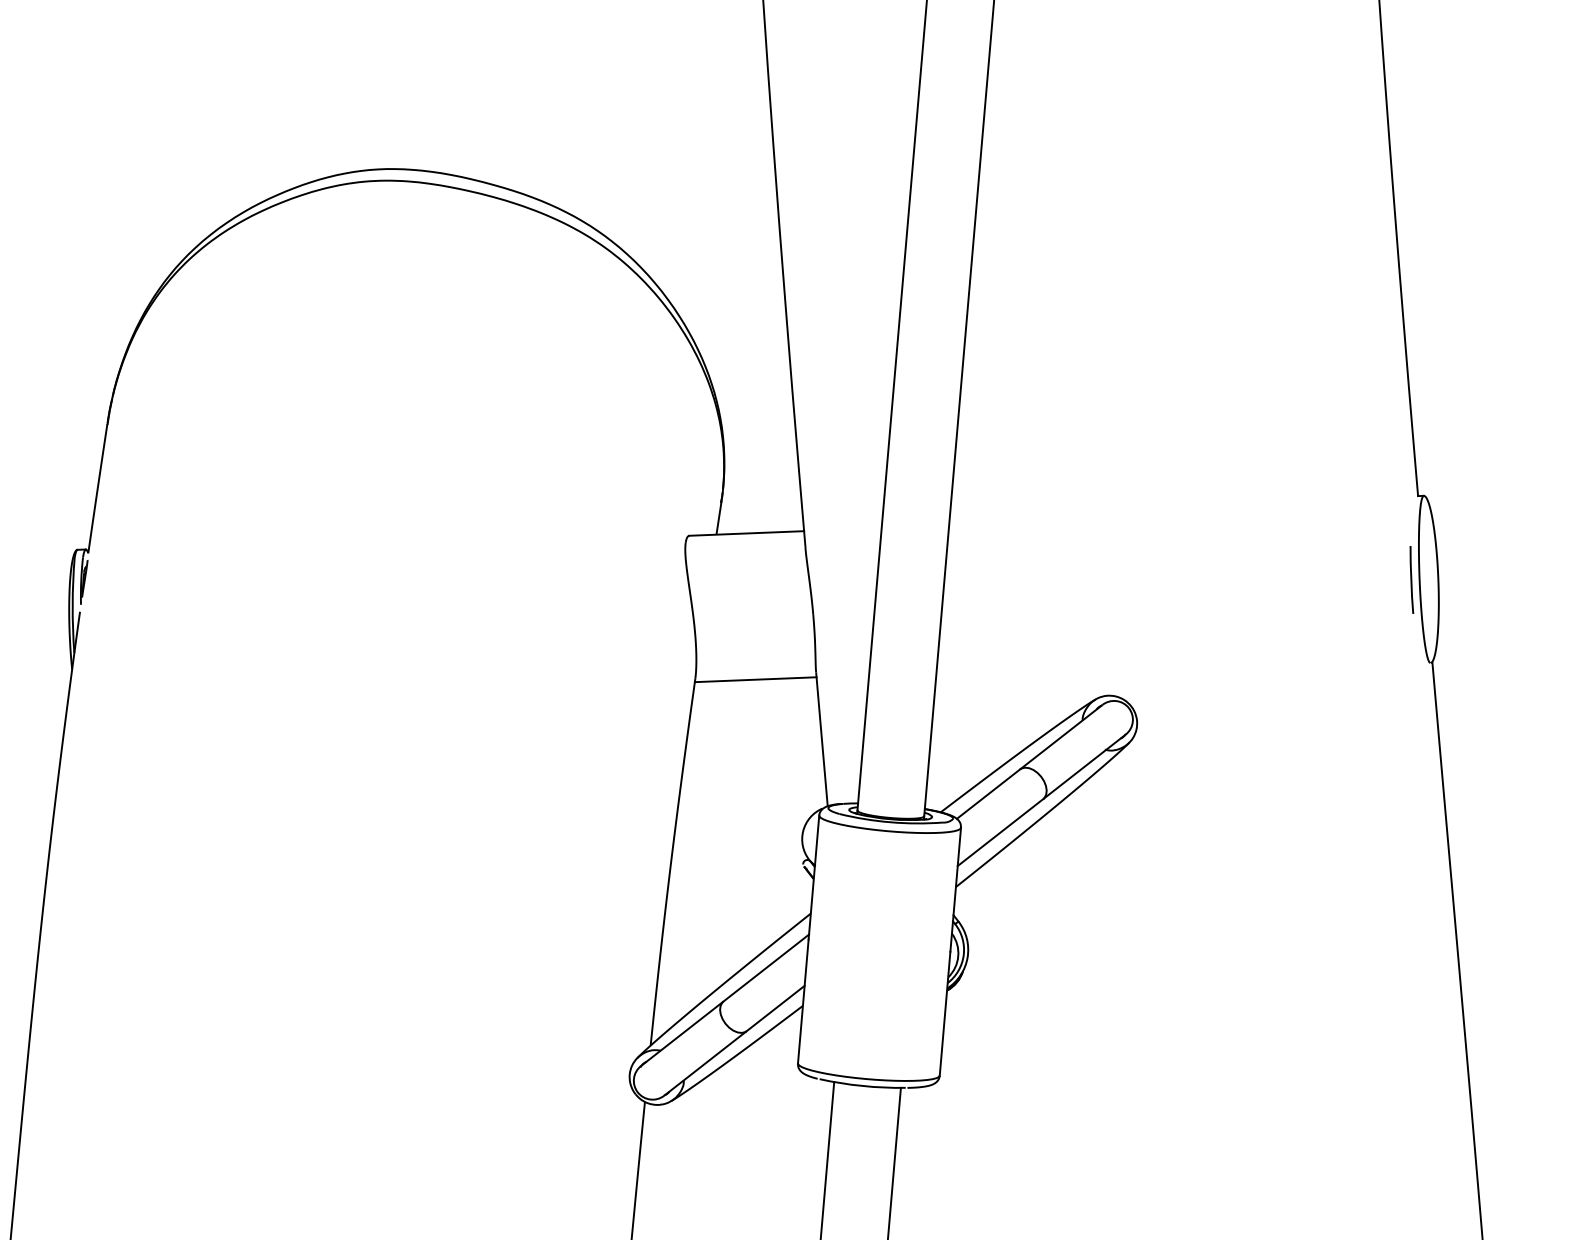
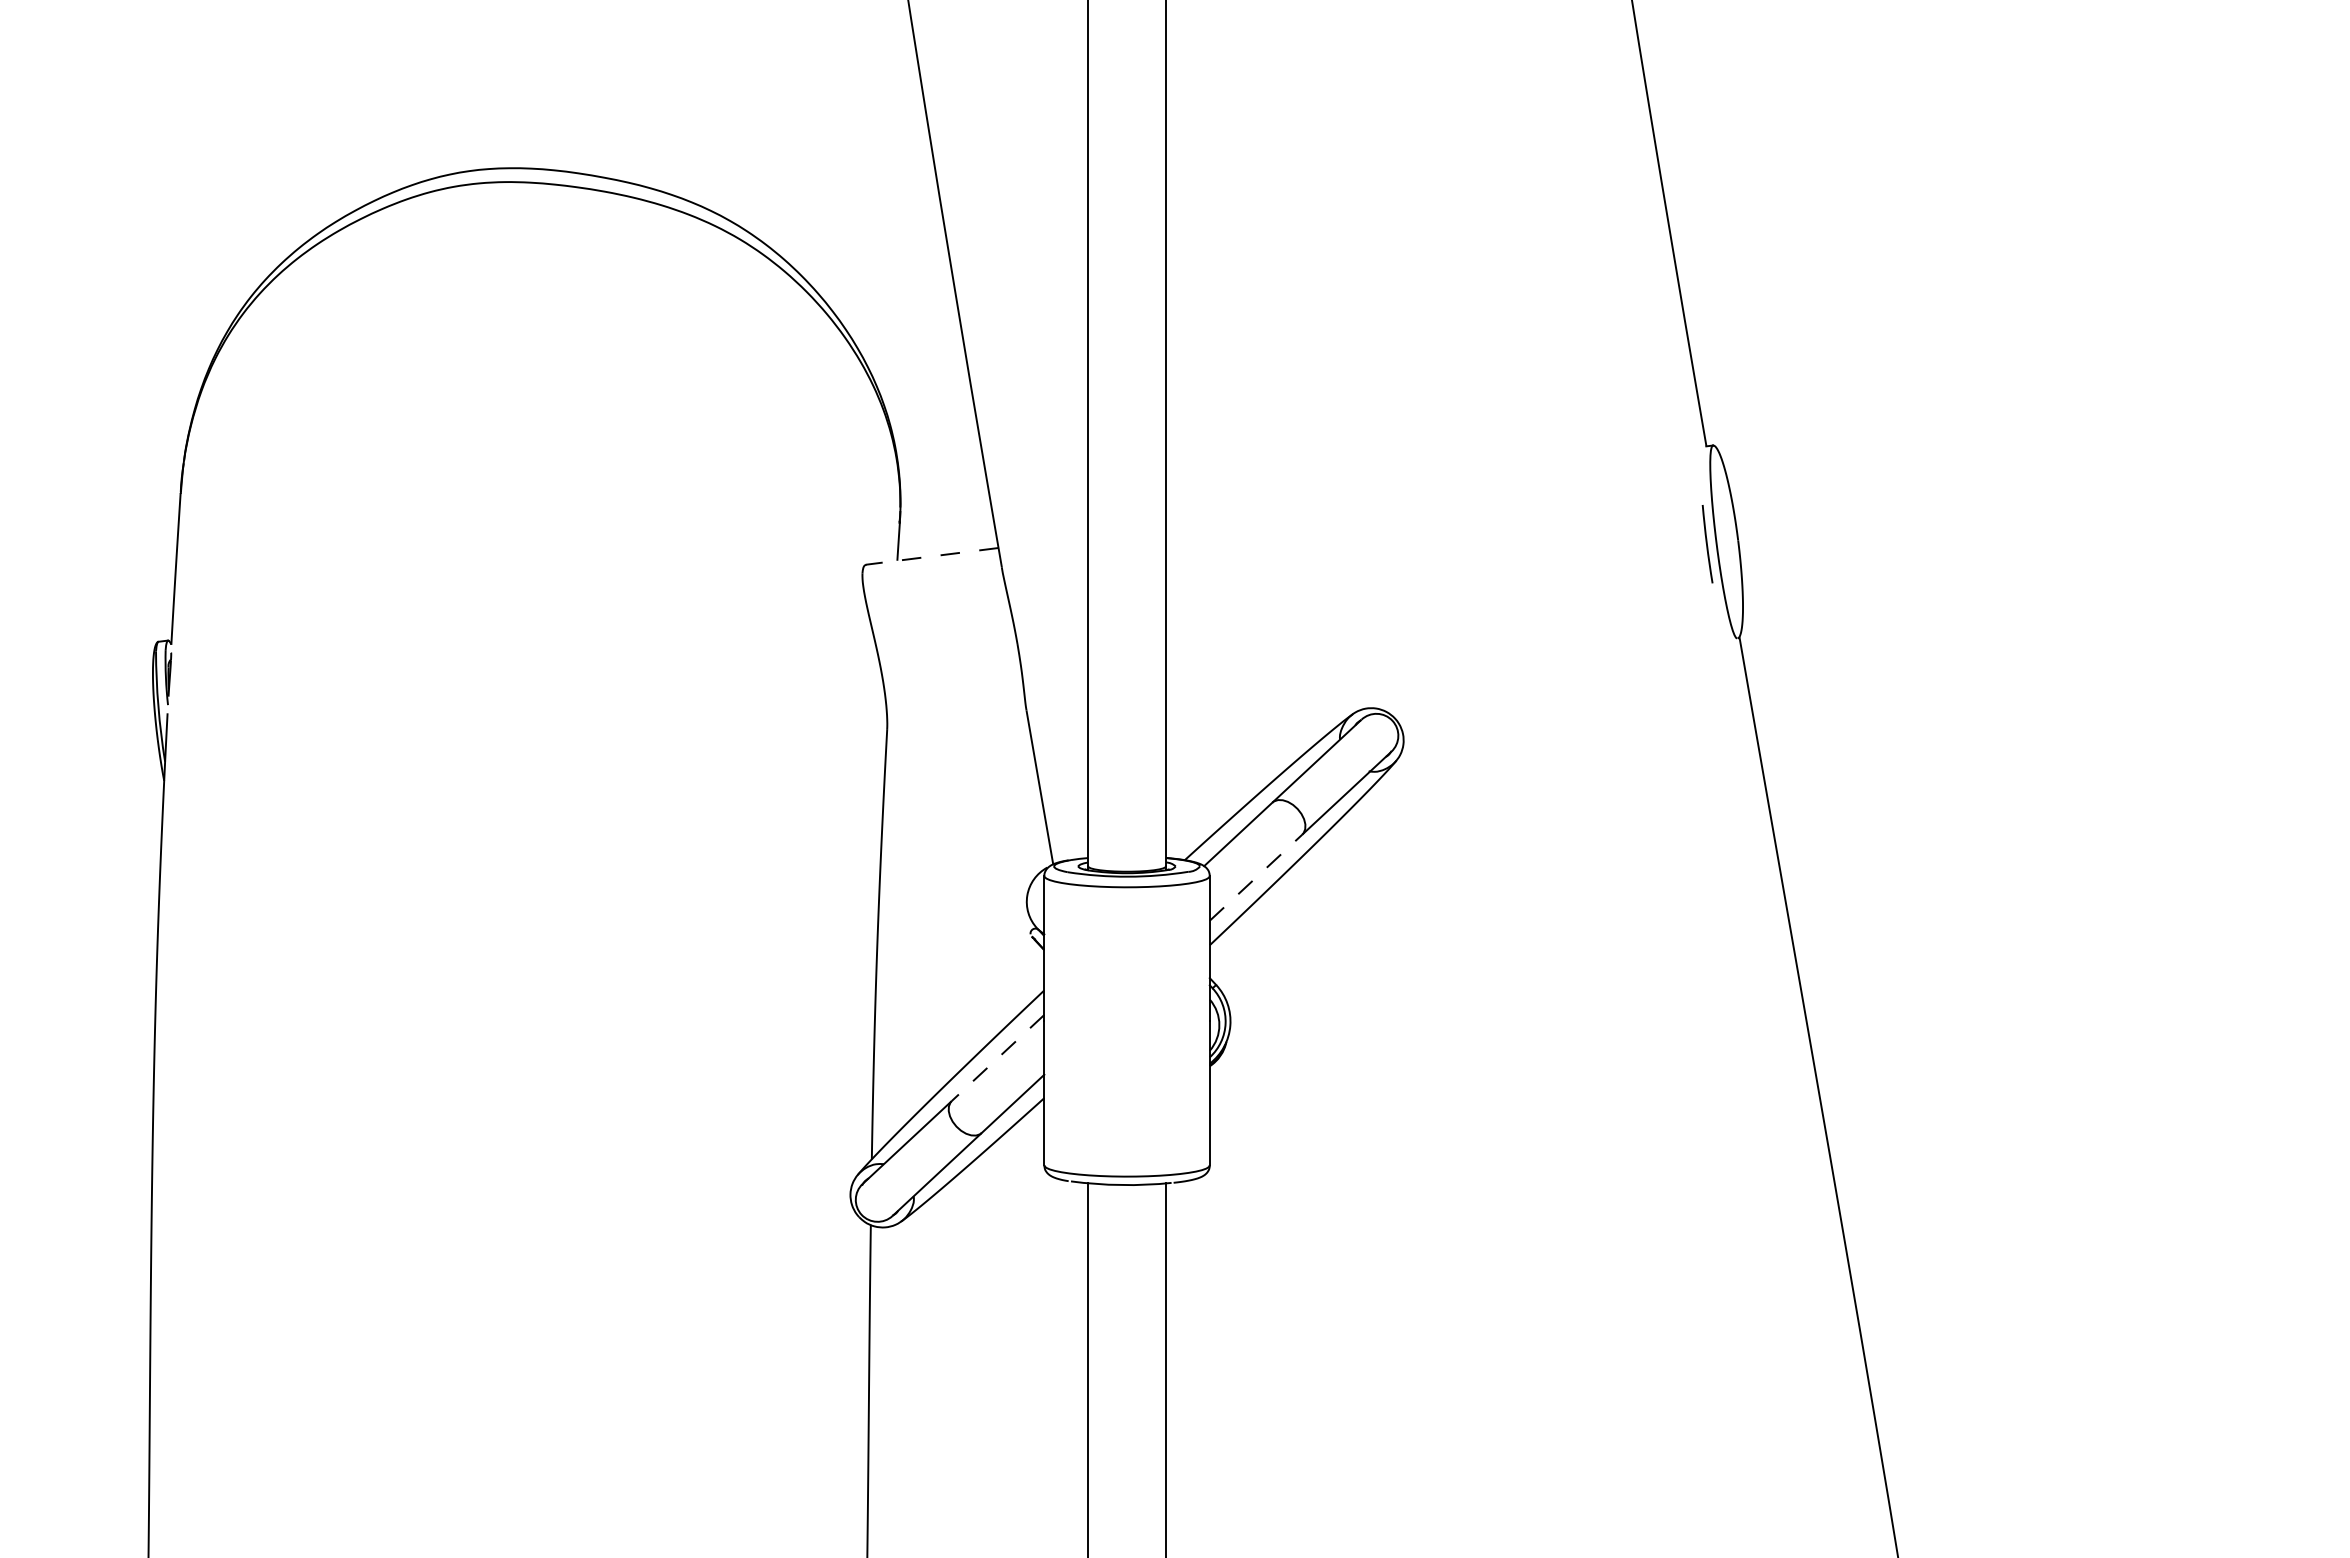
line: (746, 533) -> (932, 556), solid -> dashed
line: (755, 679) -> (956, 724), removed
line: (1000, 832) -> (1256, 877), solid -> dashed
line: (765, 968) -> (997, 1058), solid -> dashed

